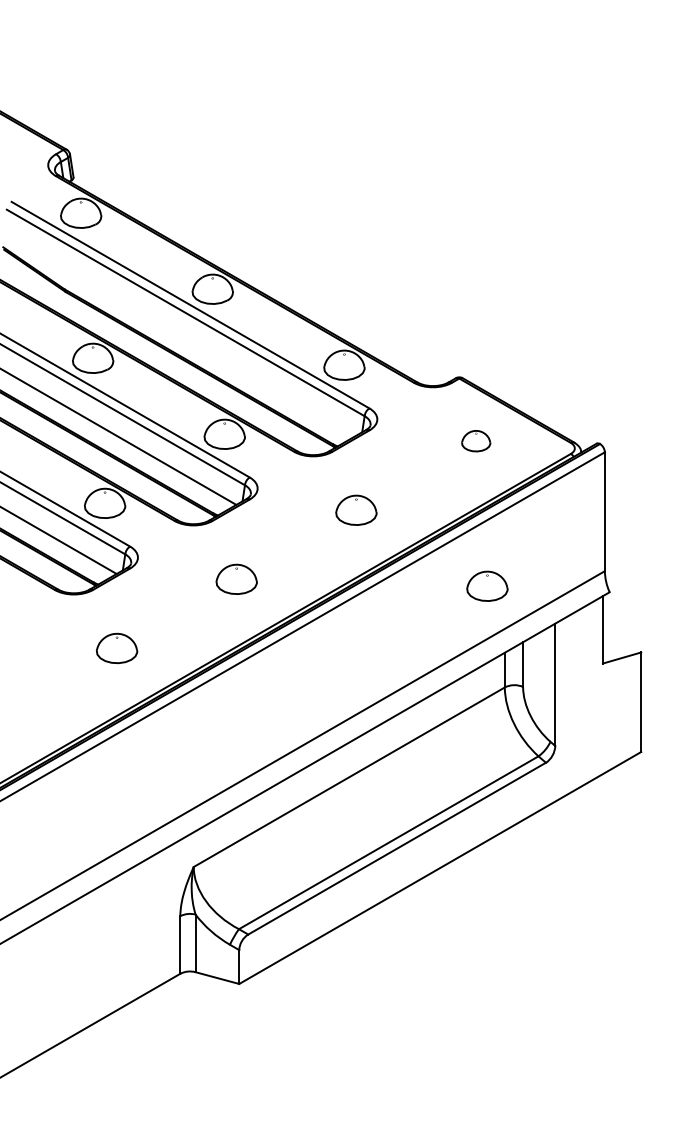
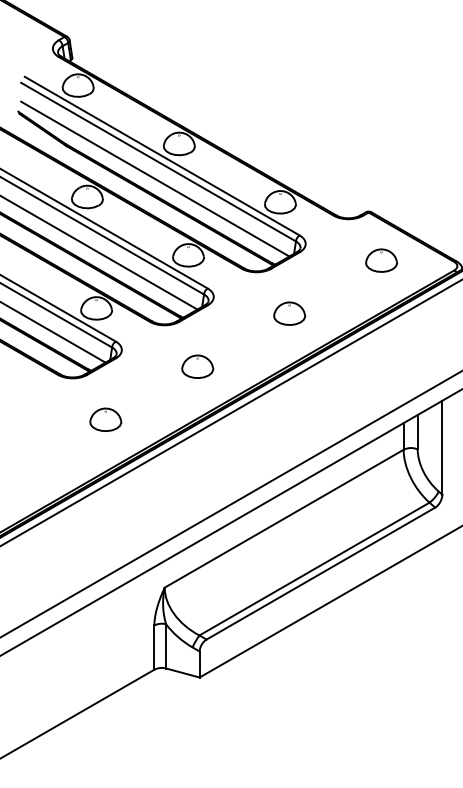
line: (181, 334) -> (155, 178), added
part: (476, 440) -> (381, 260), size x1.43
part: (487, 585) -> (390, 371), removed

